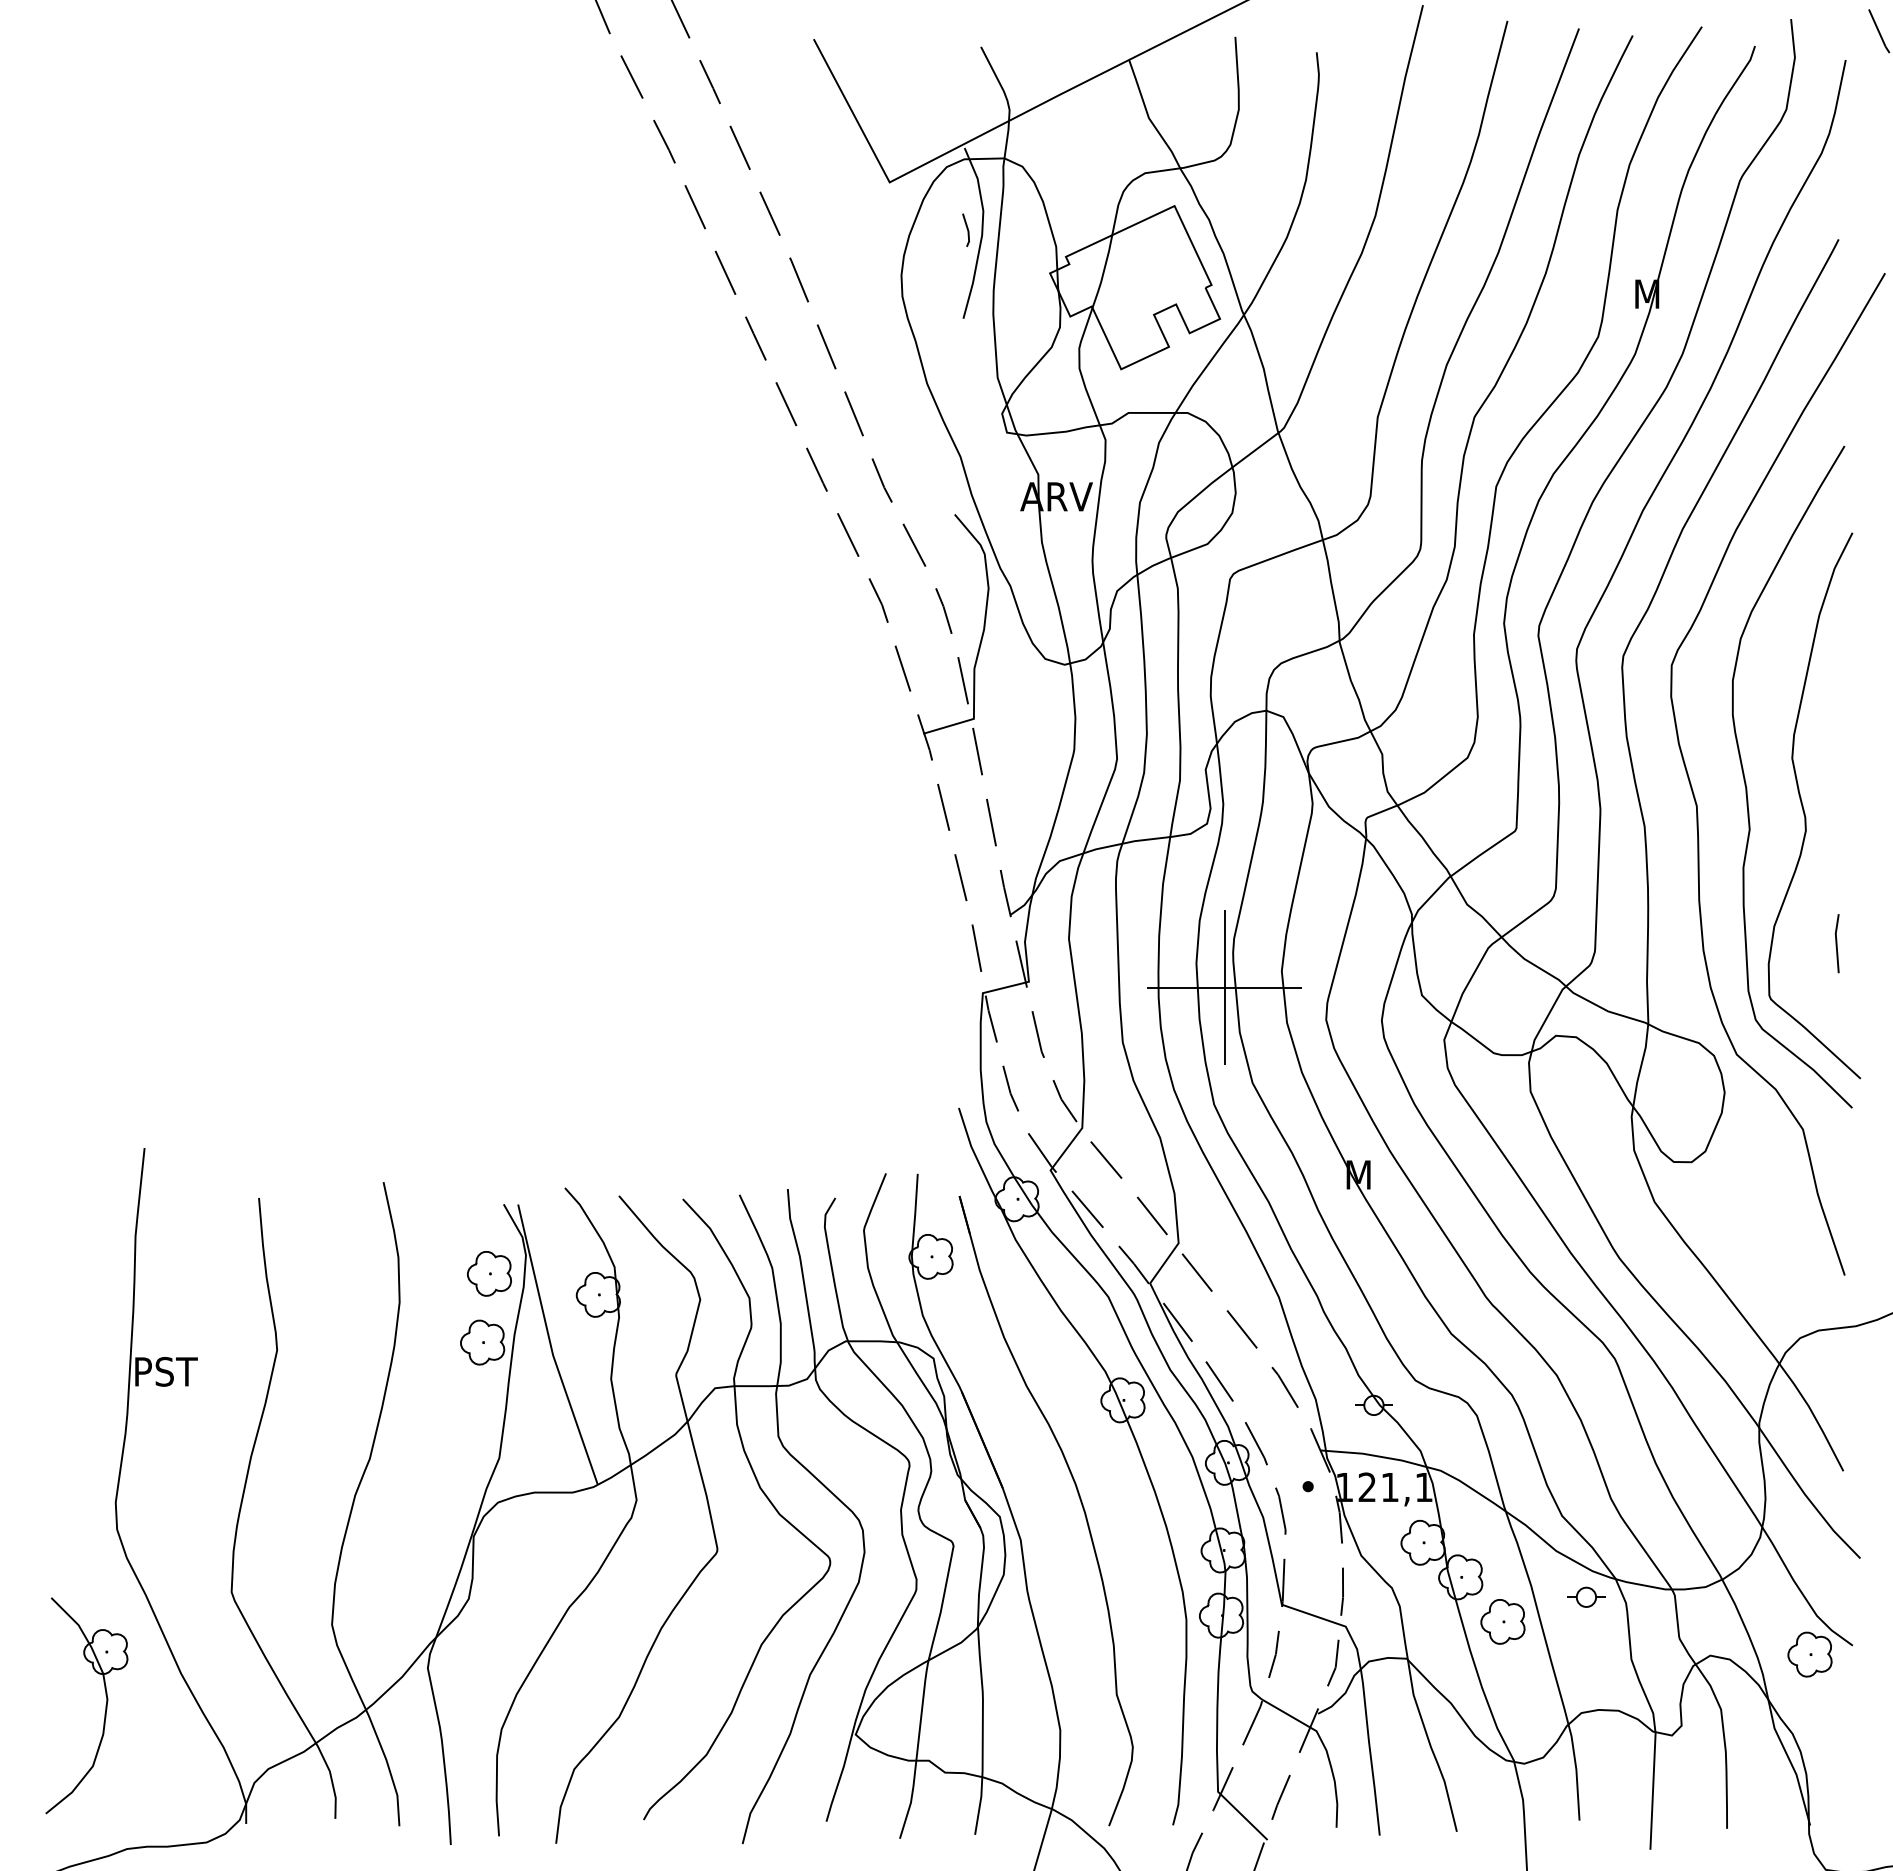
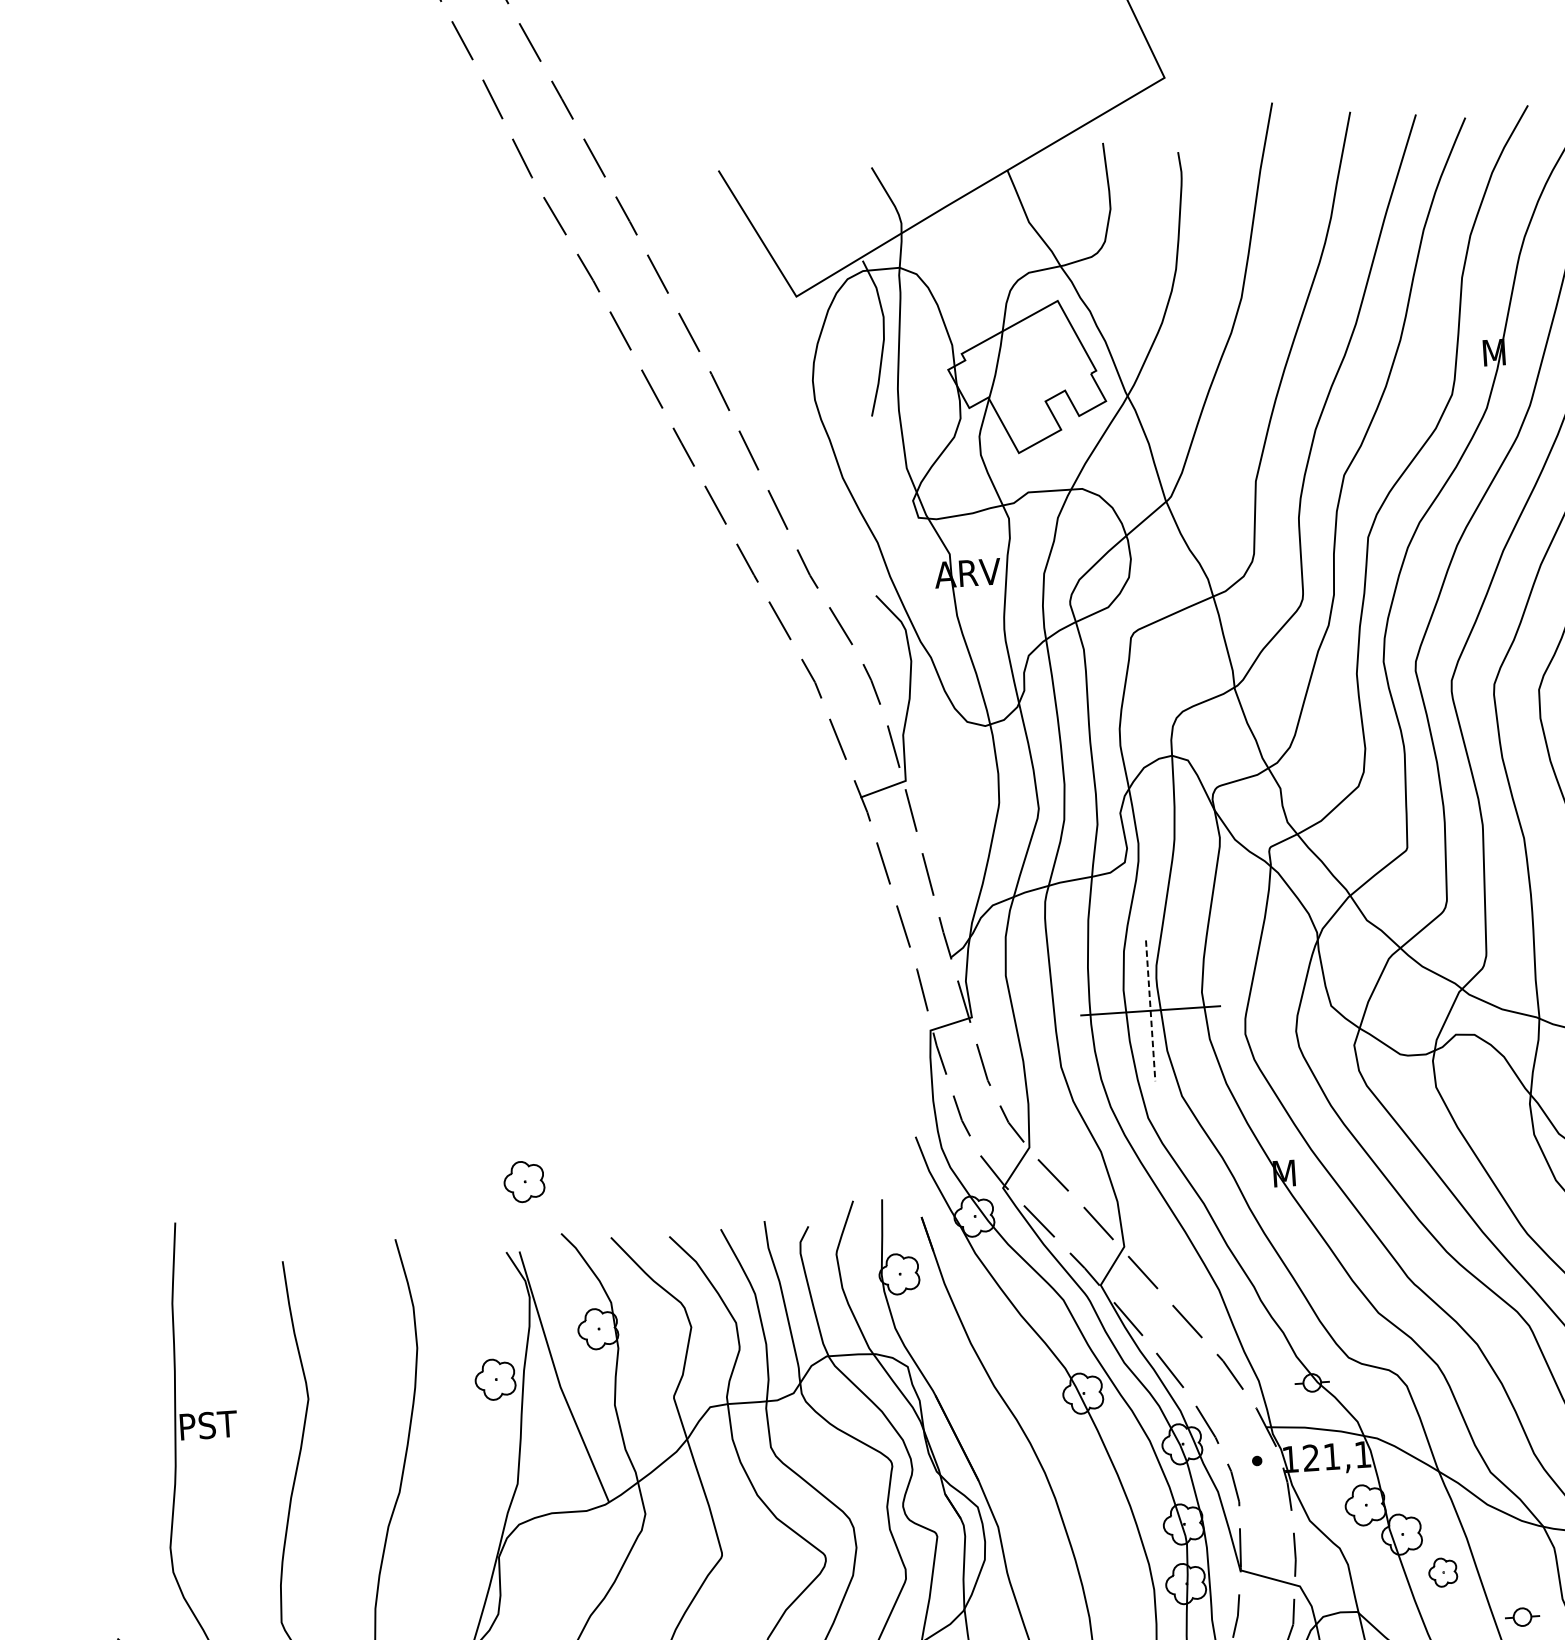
line: (966, 228) -> (869, 334), removed
line: (1224, 988) -> (1150, 1011), solid -> dashed
part: (489, 1273) -> (524, 1181), moved
part: (1586, 1596) -> (1522, 1616), moved
part: (1502, 1621) -> (1442, 1572), size x0.7

